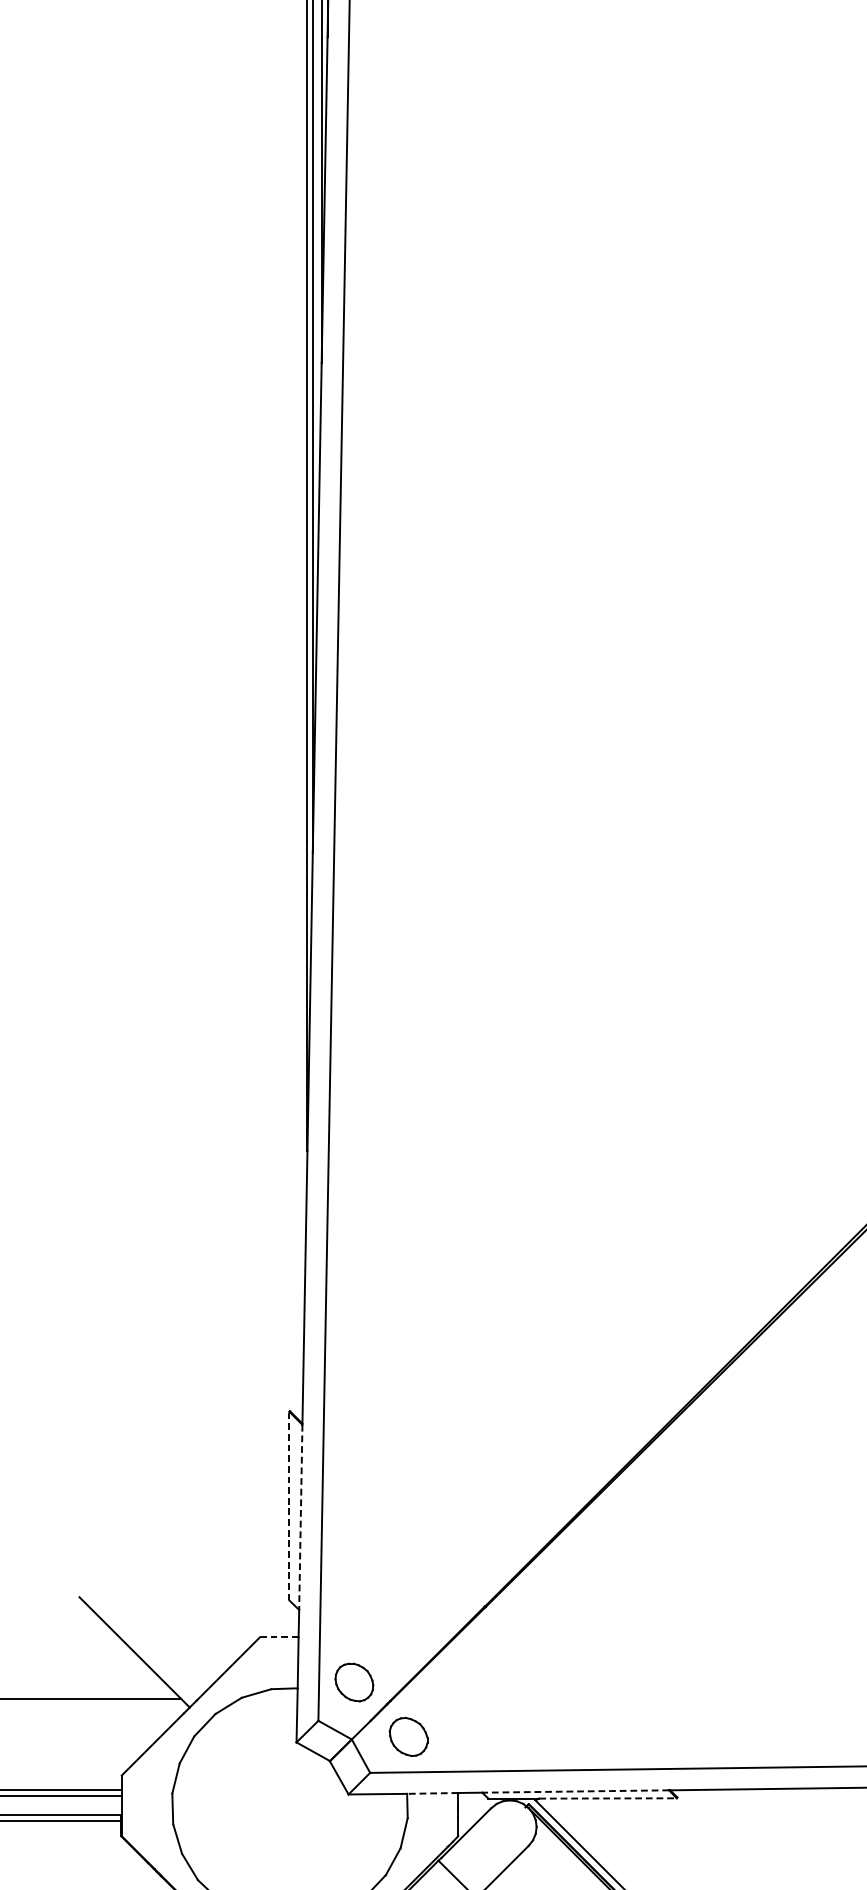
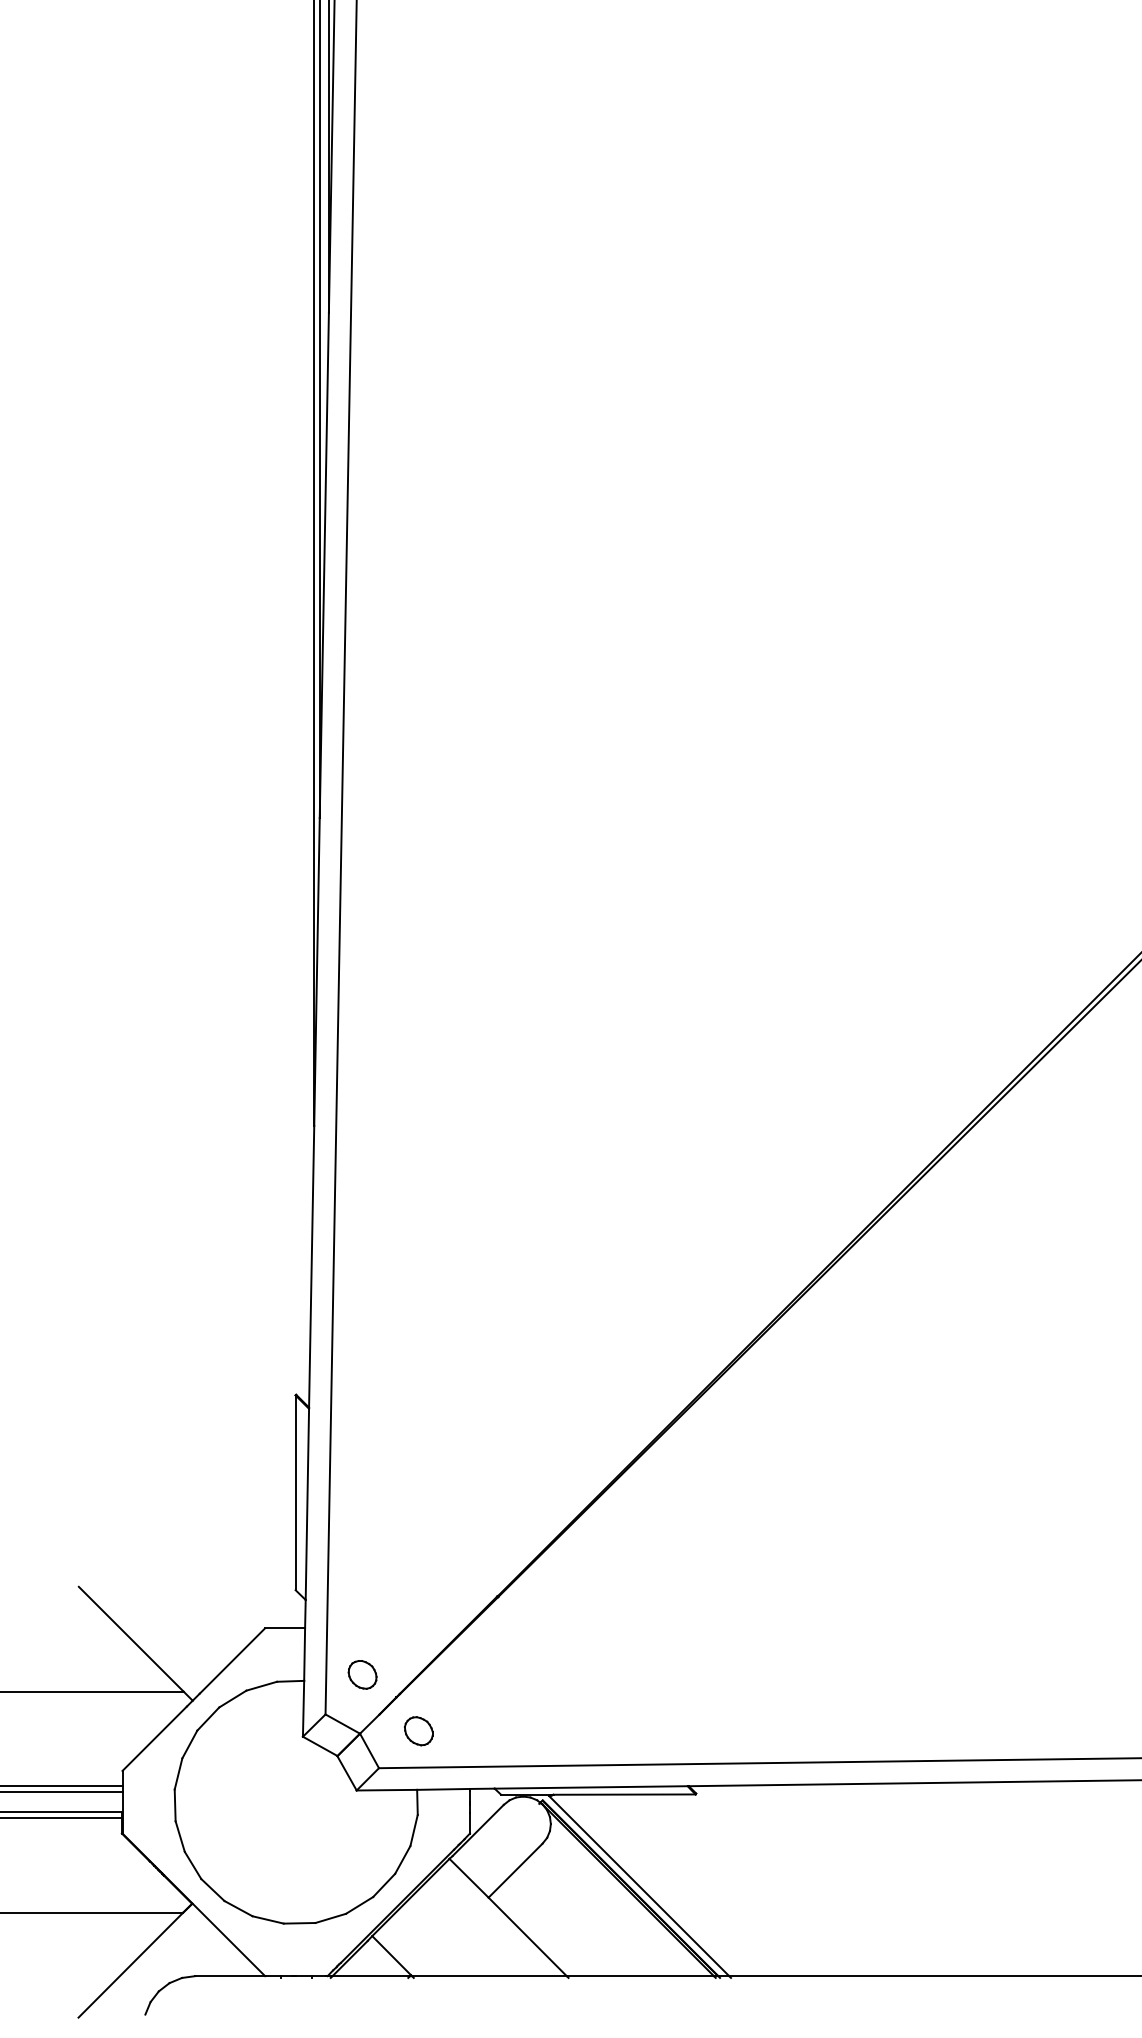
line: (289, 1505) -> (295, 1492), dashed -> solid
line: (300, 1517) -> (307, 1504), dashed -> solid
line: (279, 1637) -> (285, 1628), dashed -> solid
part: (354, 1682) -> (362, 1674), size x0.71
part: (408, 1737) -> (418, 1731), size x0.71
line: (575, 1791) -> (590, 1787), dashed -> solid
line: (432, 1793) -> (443, 1789), dashed -> solid
line: (607, 1798) -> (624, 1794), dashed -> solid

